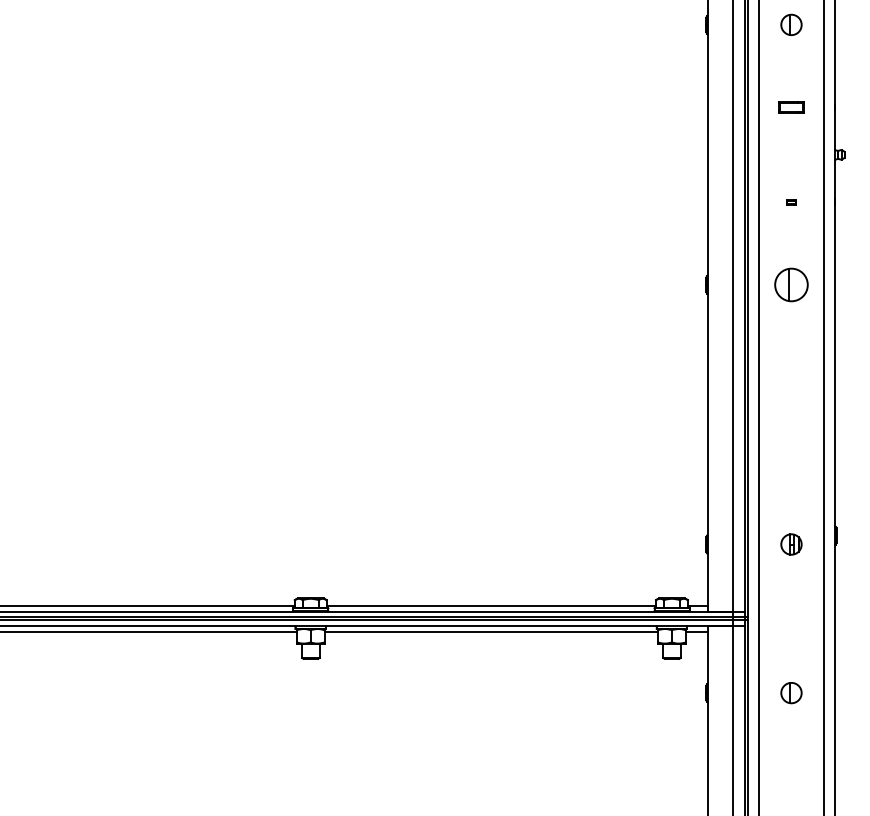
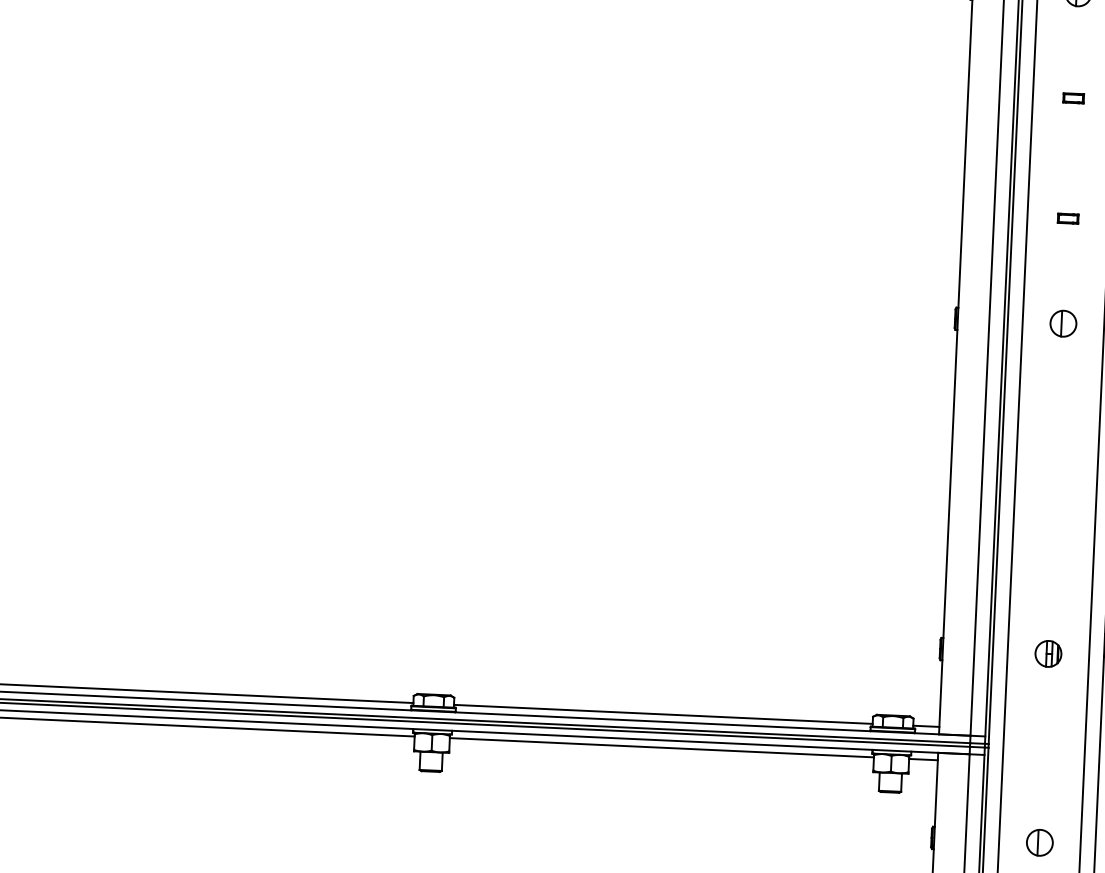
part: (791, 107) -> (1073, 98), size x0.62
part: (791, 202) -> (1068, 219), size x1.67
part: (791, 284) -> (1063, 323), size x0.62

